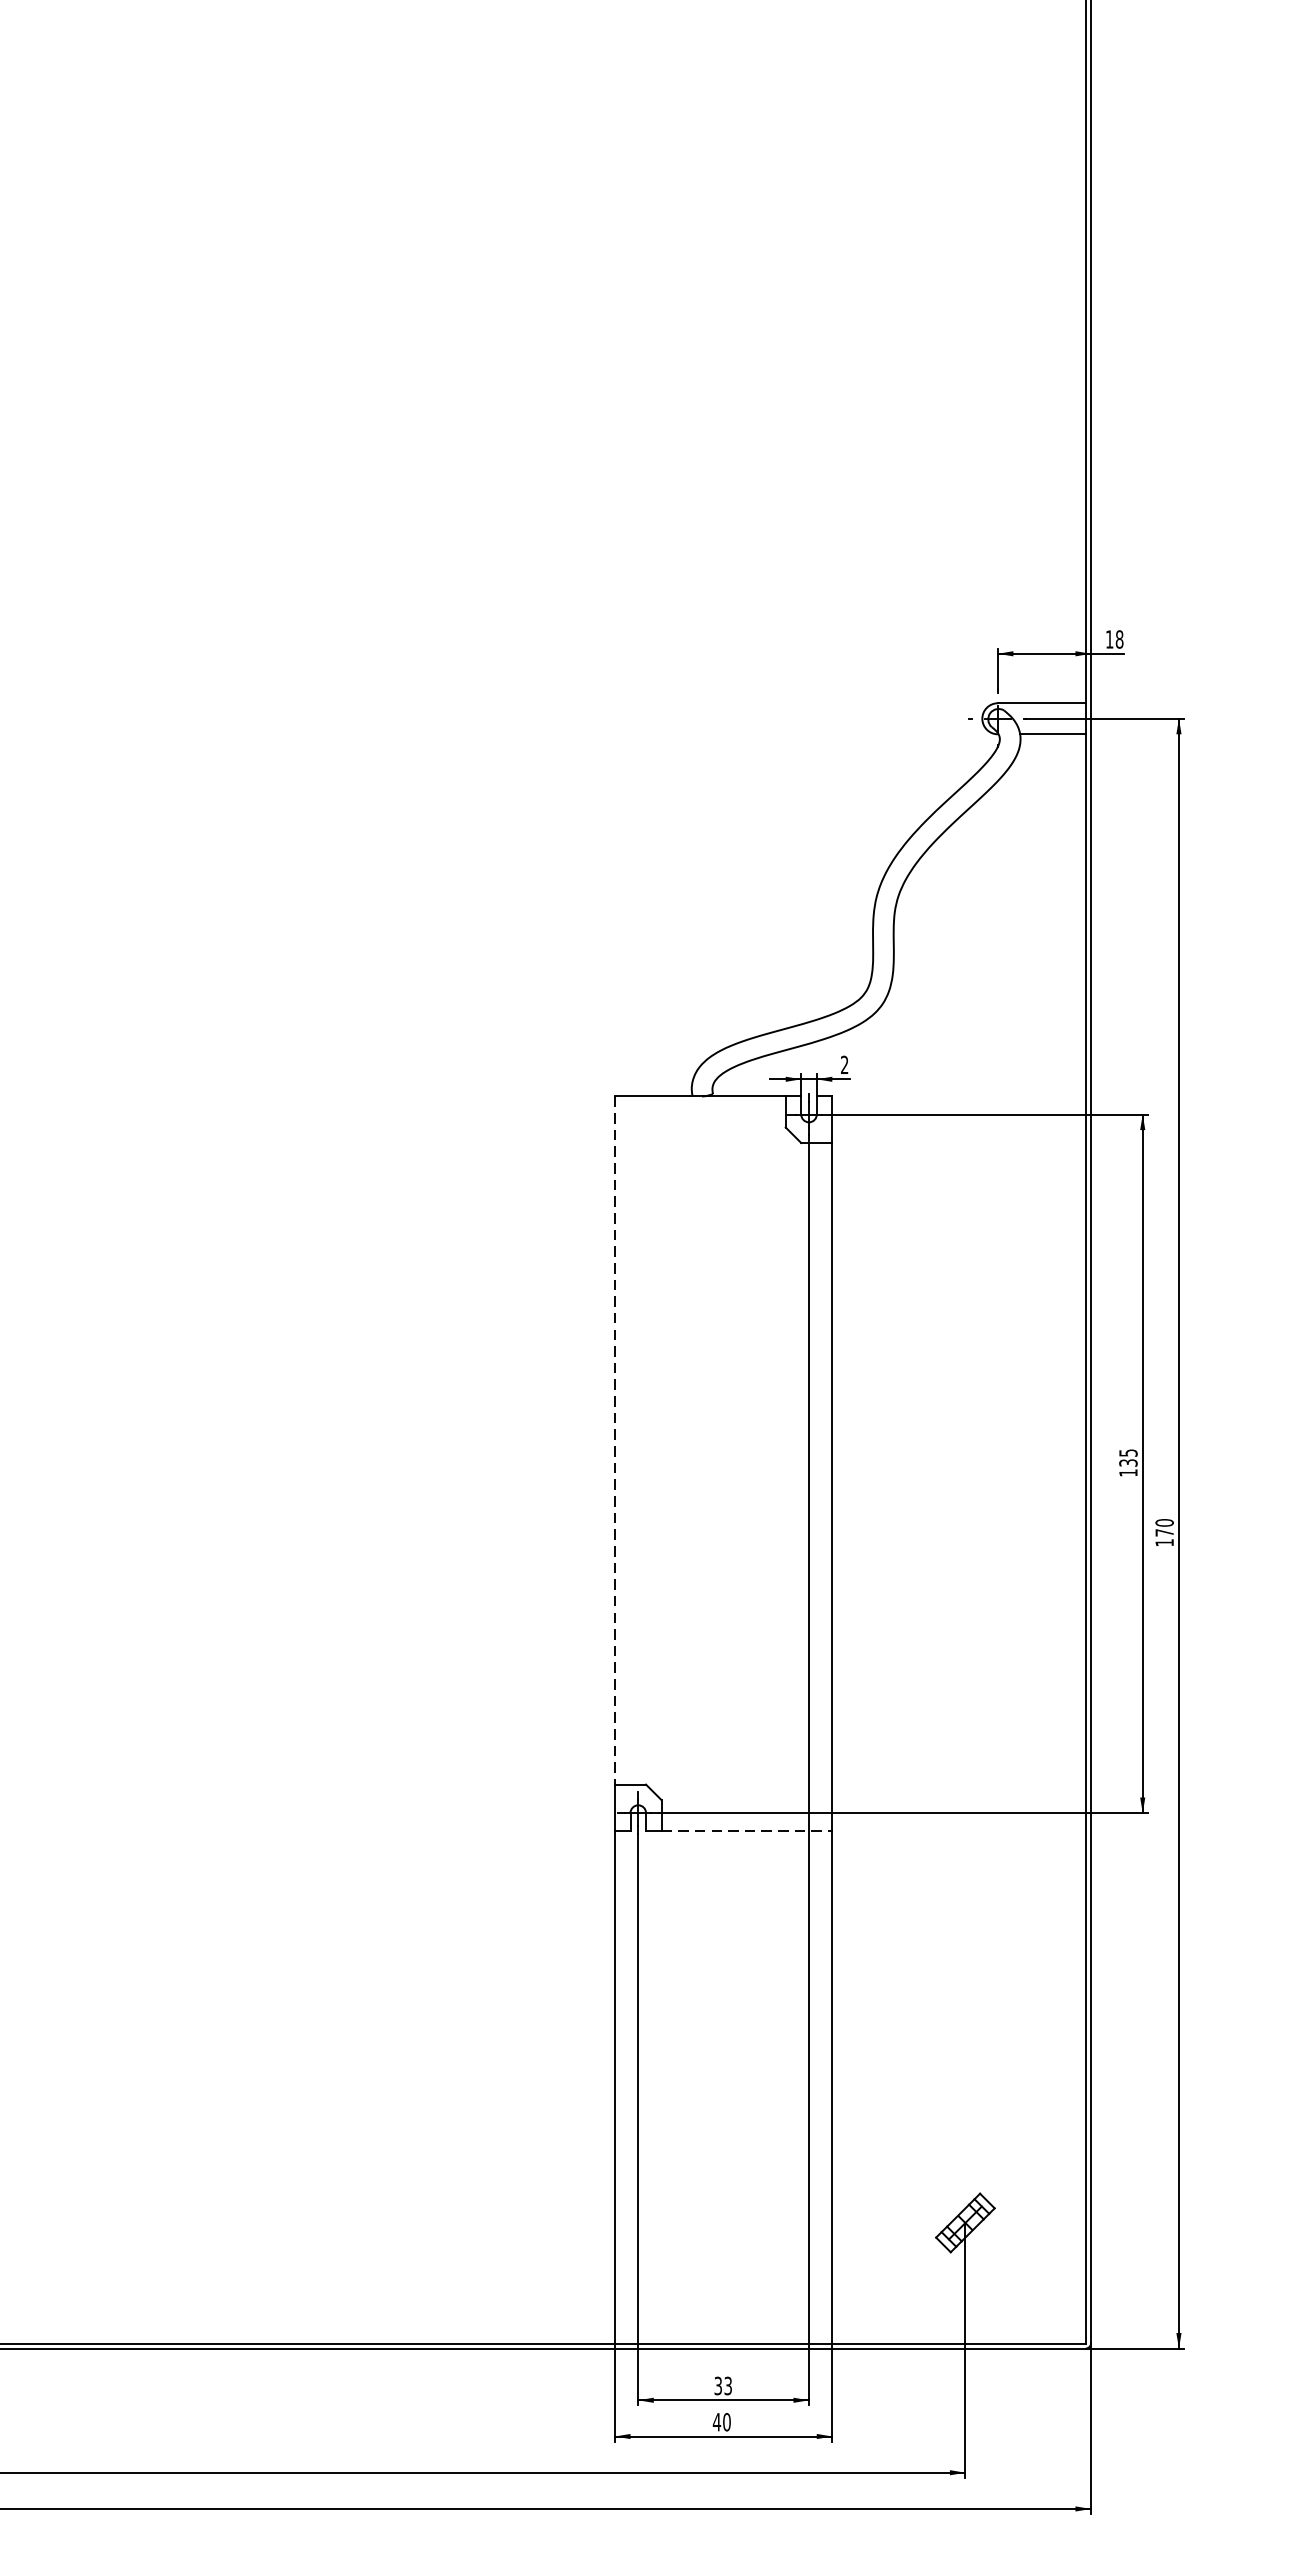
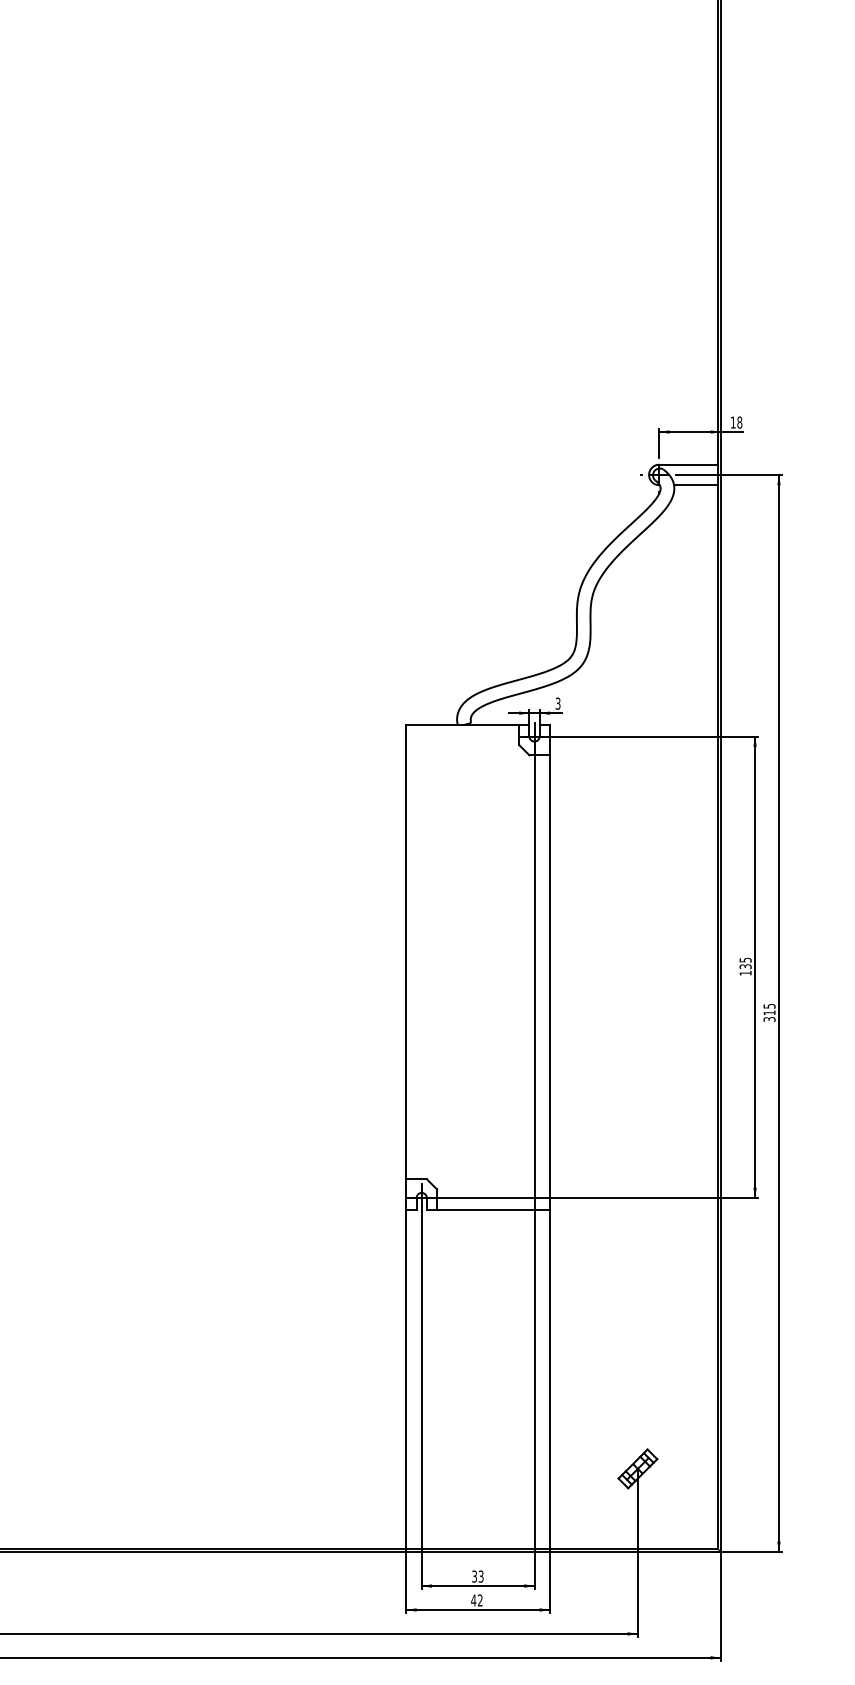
text: (843, 1064) -> (557, 703), 2 -> 3
line: (615, 1441) -> (406, 952), dashed -> solid
text: (1164, 1532) -> (769, 1012), 170 -> 315
line: (748, 1830) -> (494, 1209), dashed -> solid
text: (725, 2422) -> (479, 1600), 40 -> 42

